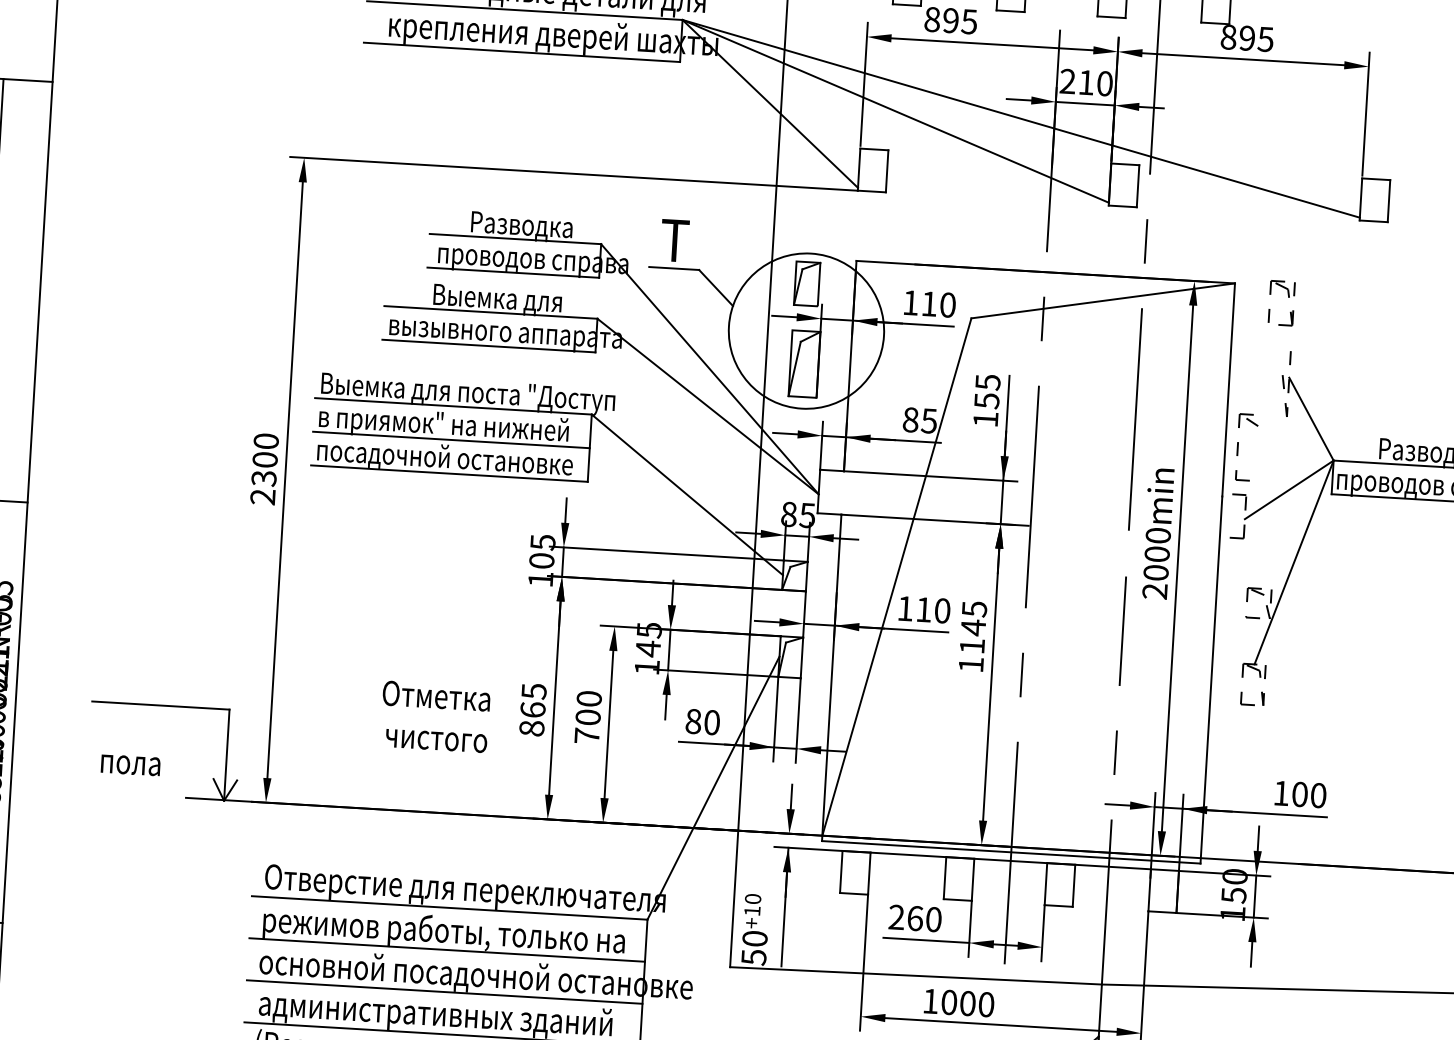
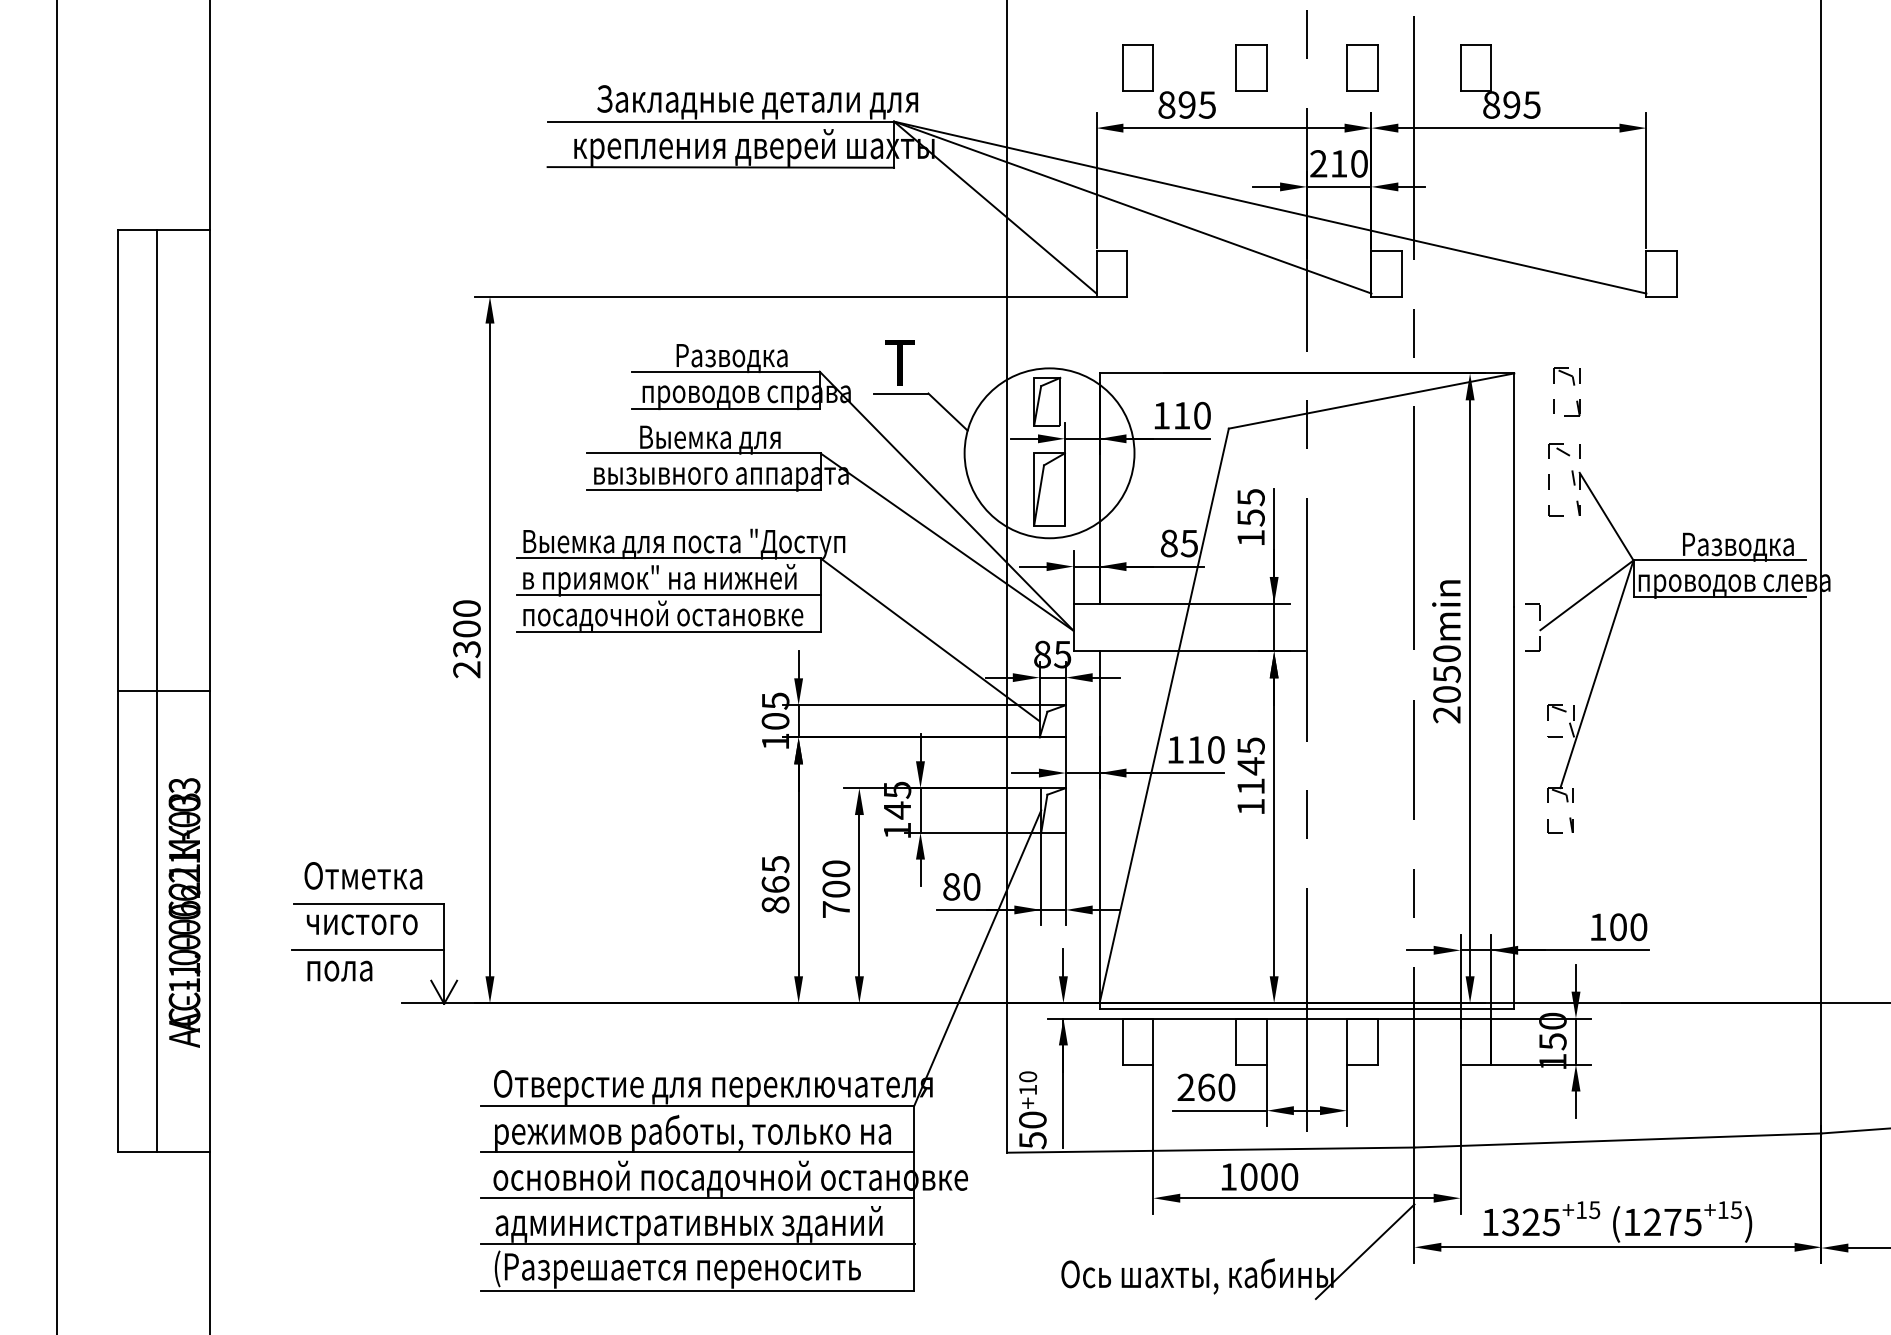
part: (1238, 446) -> (1549, 479), moved
text: (1156, 554) -> (1446, 674), 2000min -> 2050min
text: (436, 695) -> (363, 875), moved
text: (435, 740) -> (361, 924), moved
line: (157, 747) -> (368, 950), added

